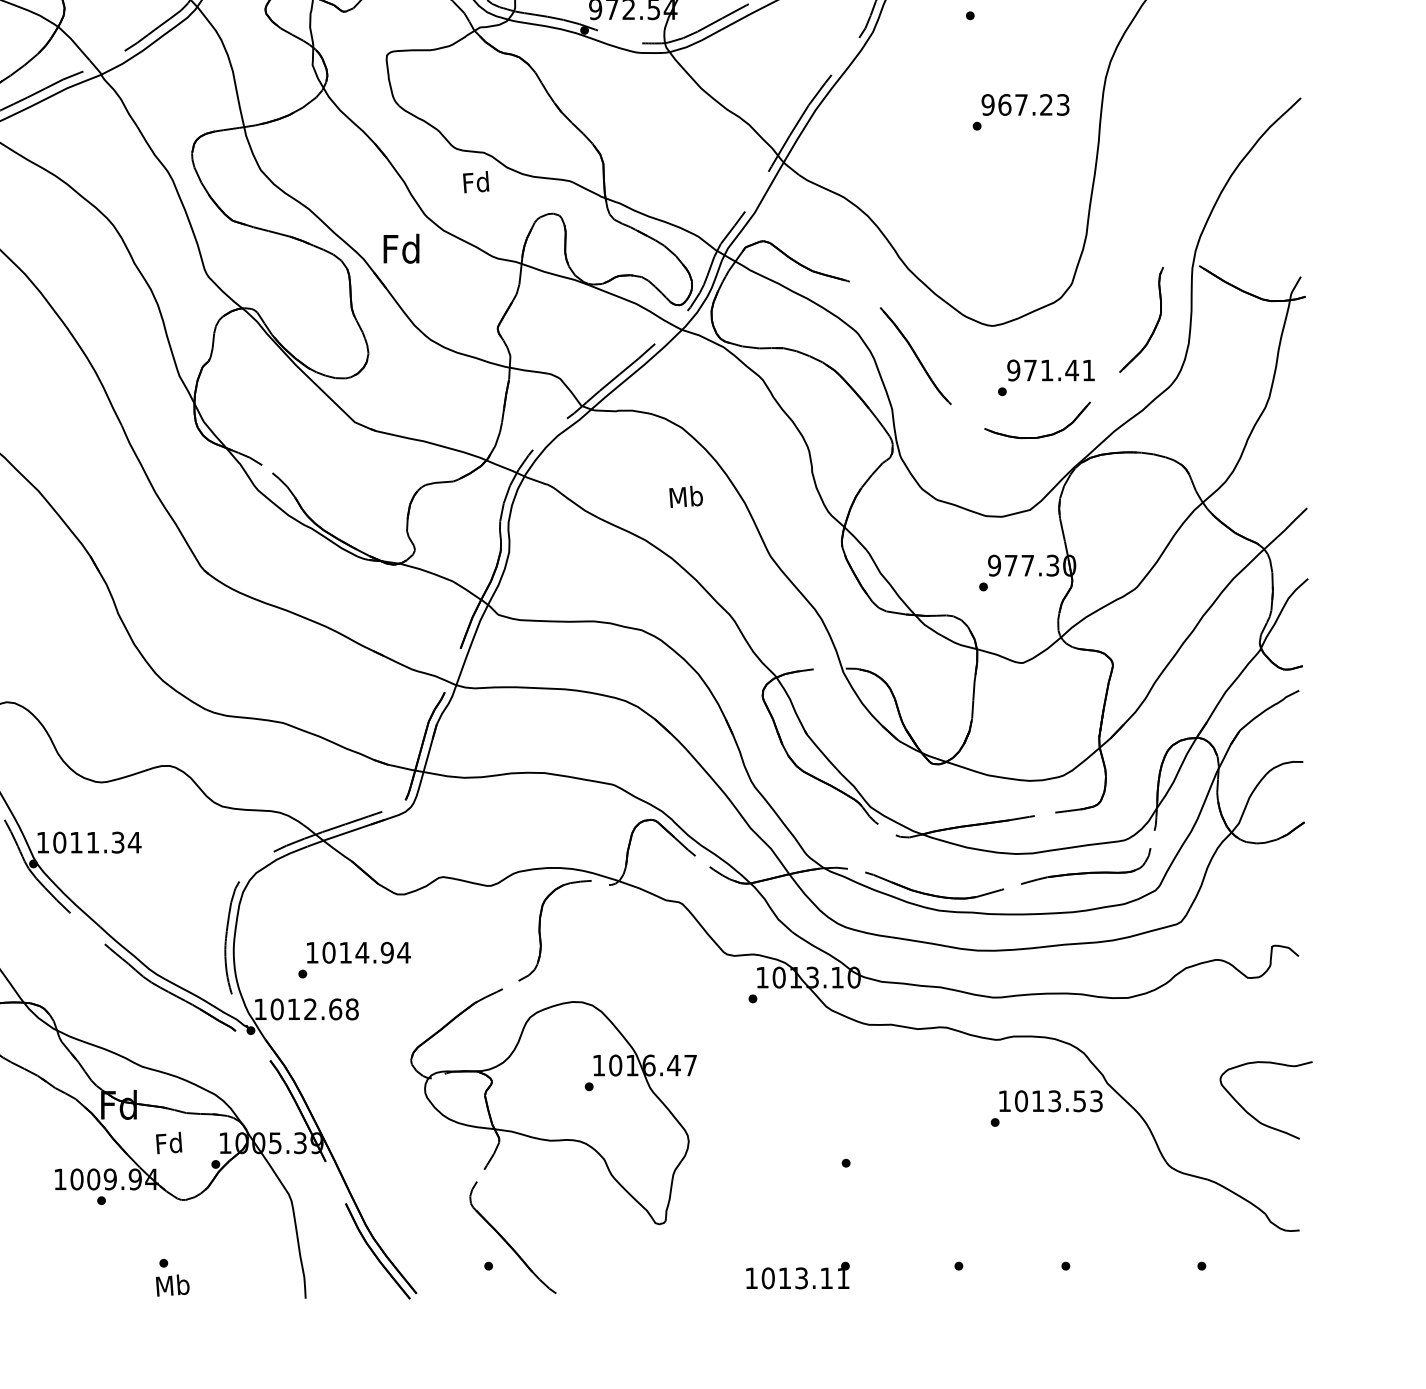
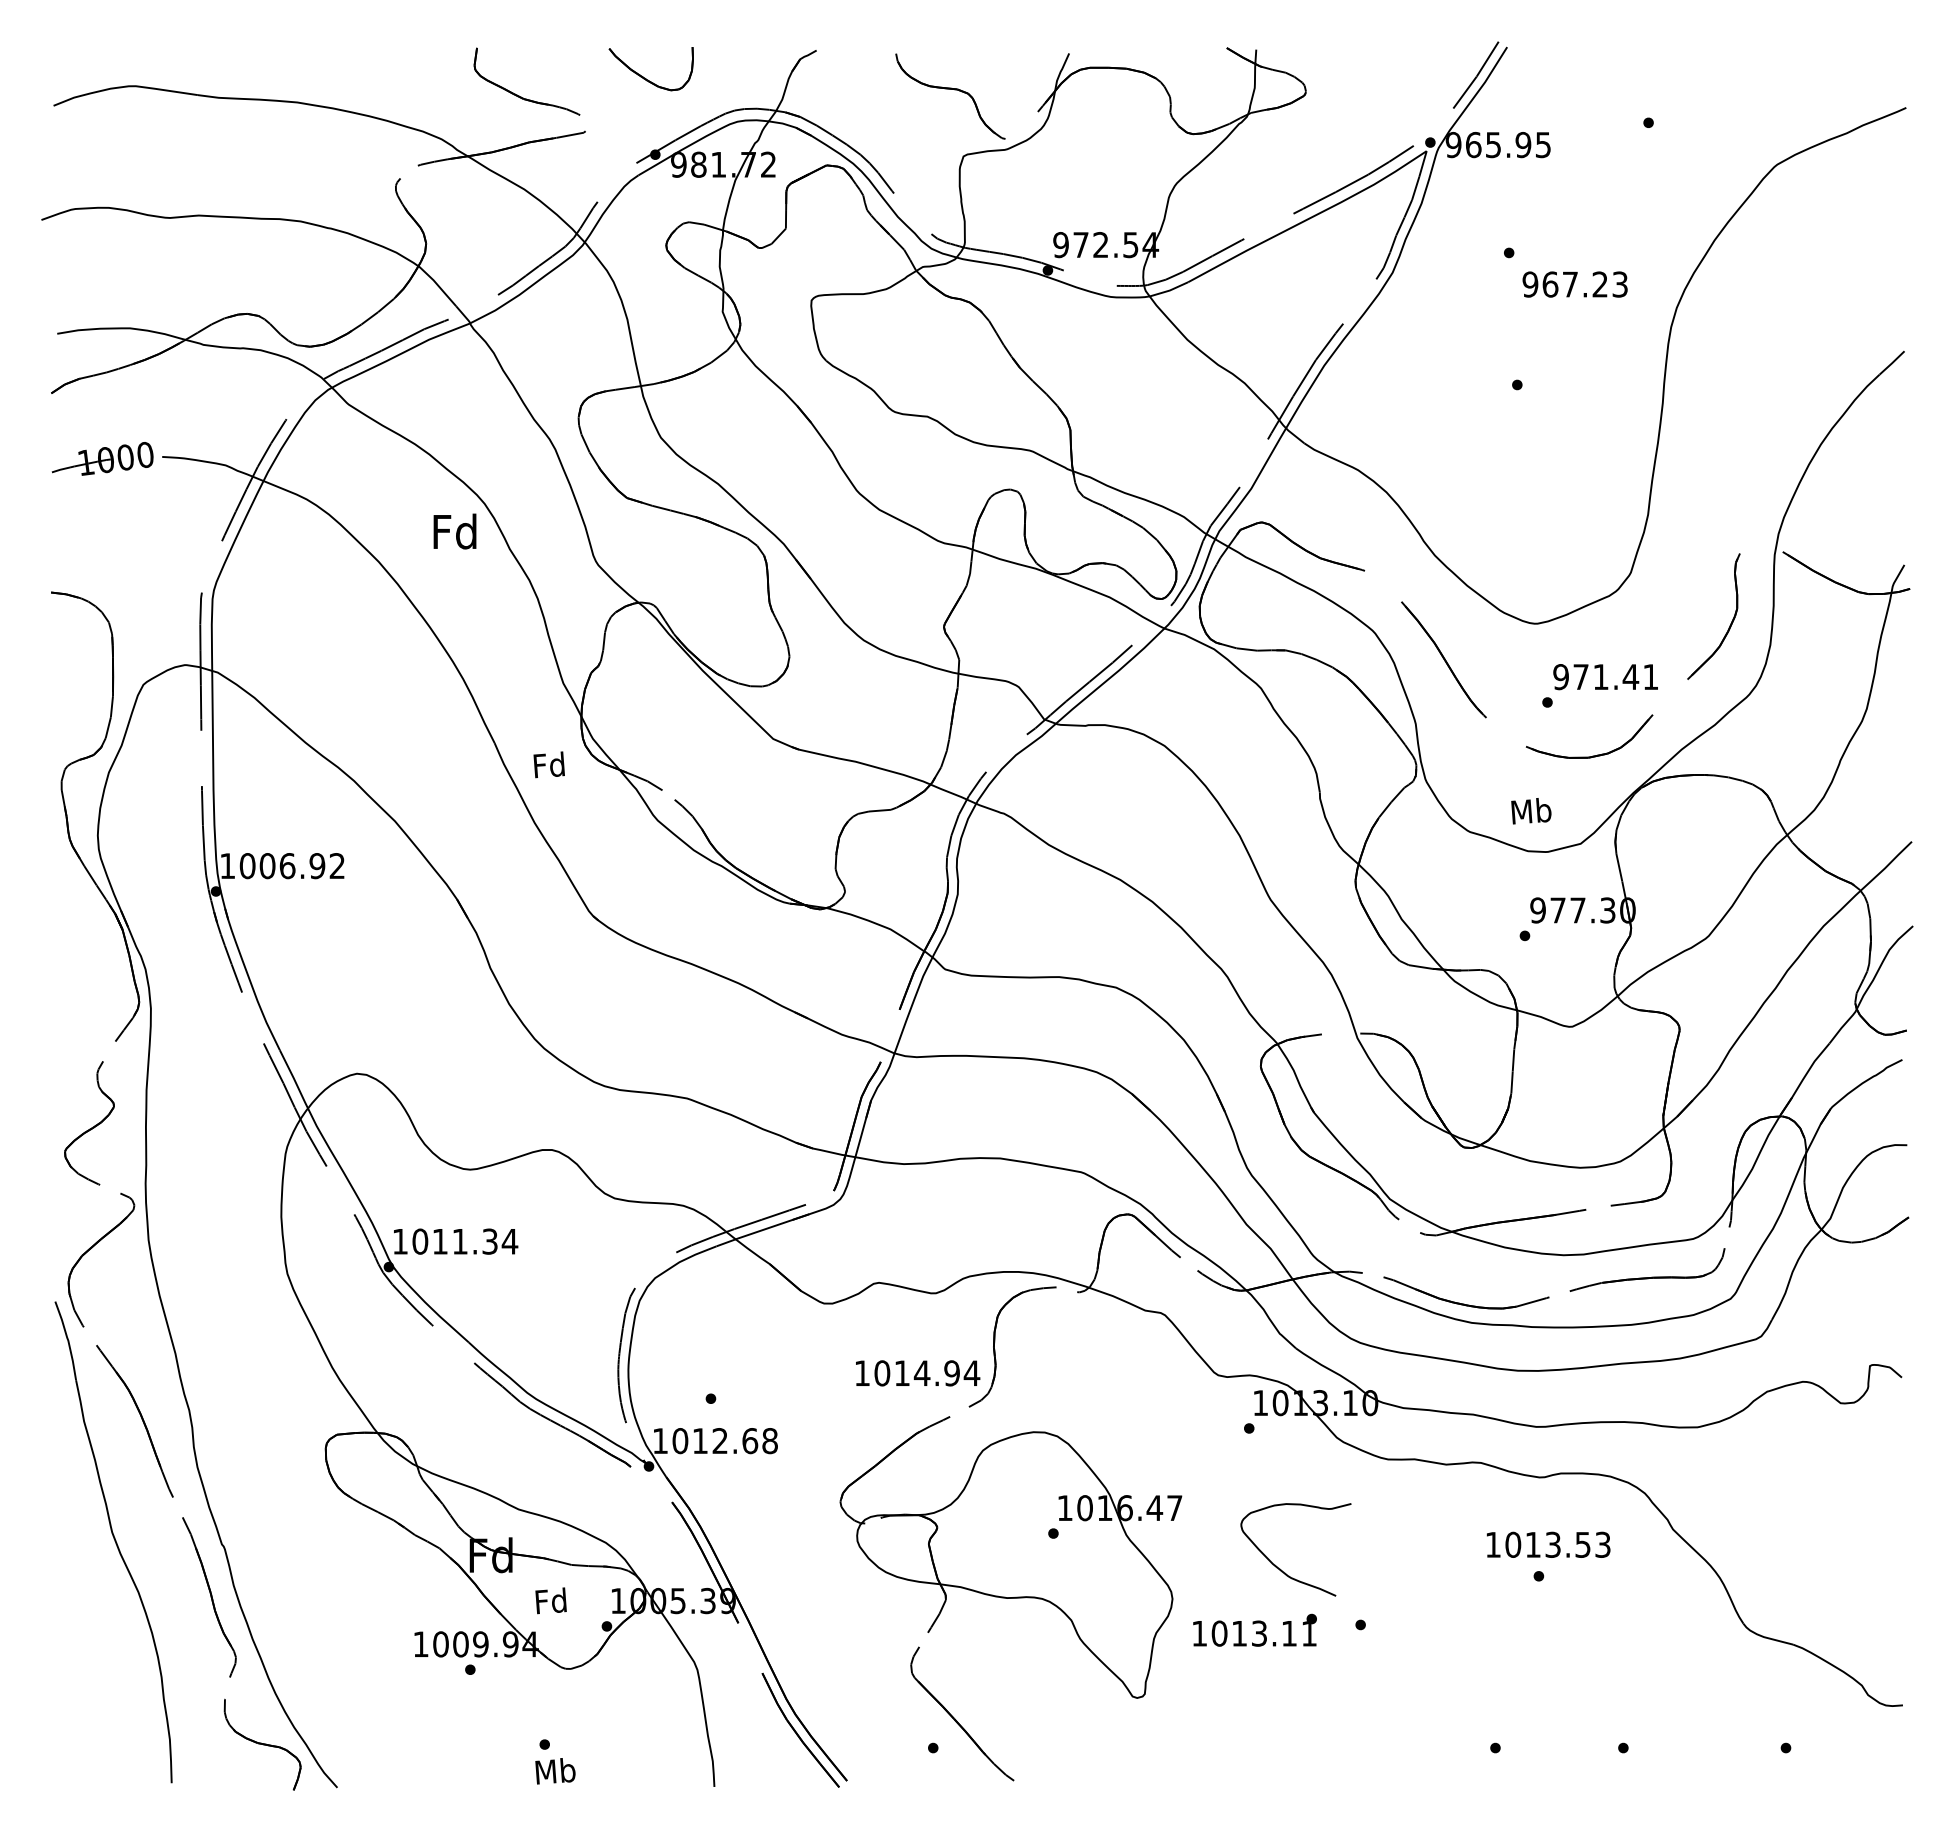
text: (1024, 104) -> (1574, 284), moved
text: (475, 181) -> (548, 764), moved
text: (401, 248) -> (454, 531), moved
text: (686, 497) -> (1531, 811), moved
text: (359, 952) -> (918, 1373), moved
text: (1050, 1100) -> (1548, 1544), moved
curve: (1253, 1116) -> (1280, 1568), moved
text: (797, 1274) -> (1254, 1629), moved

